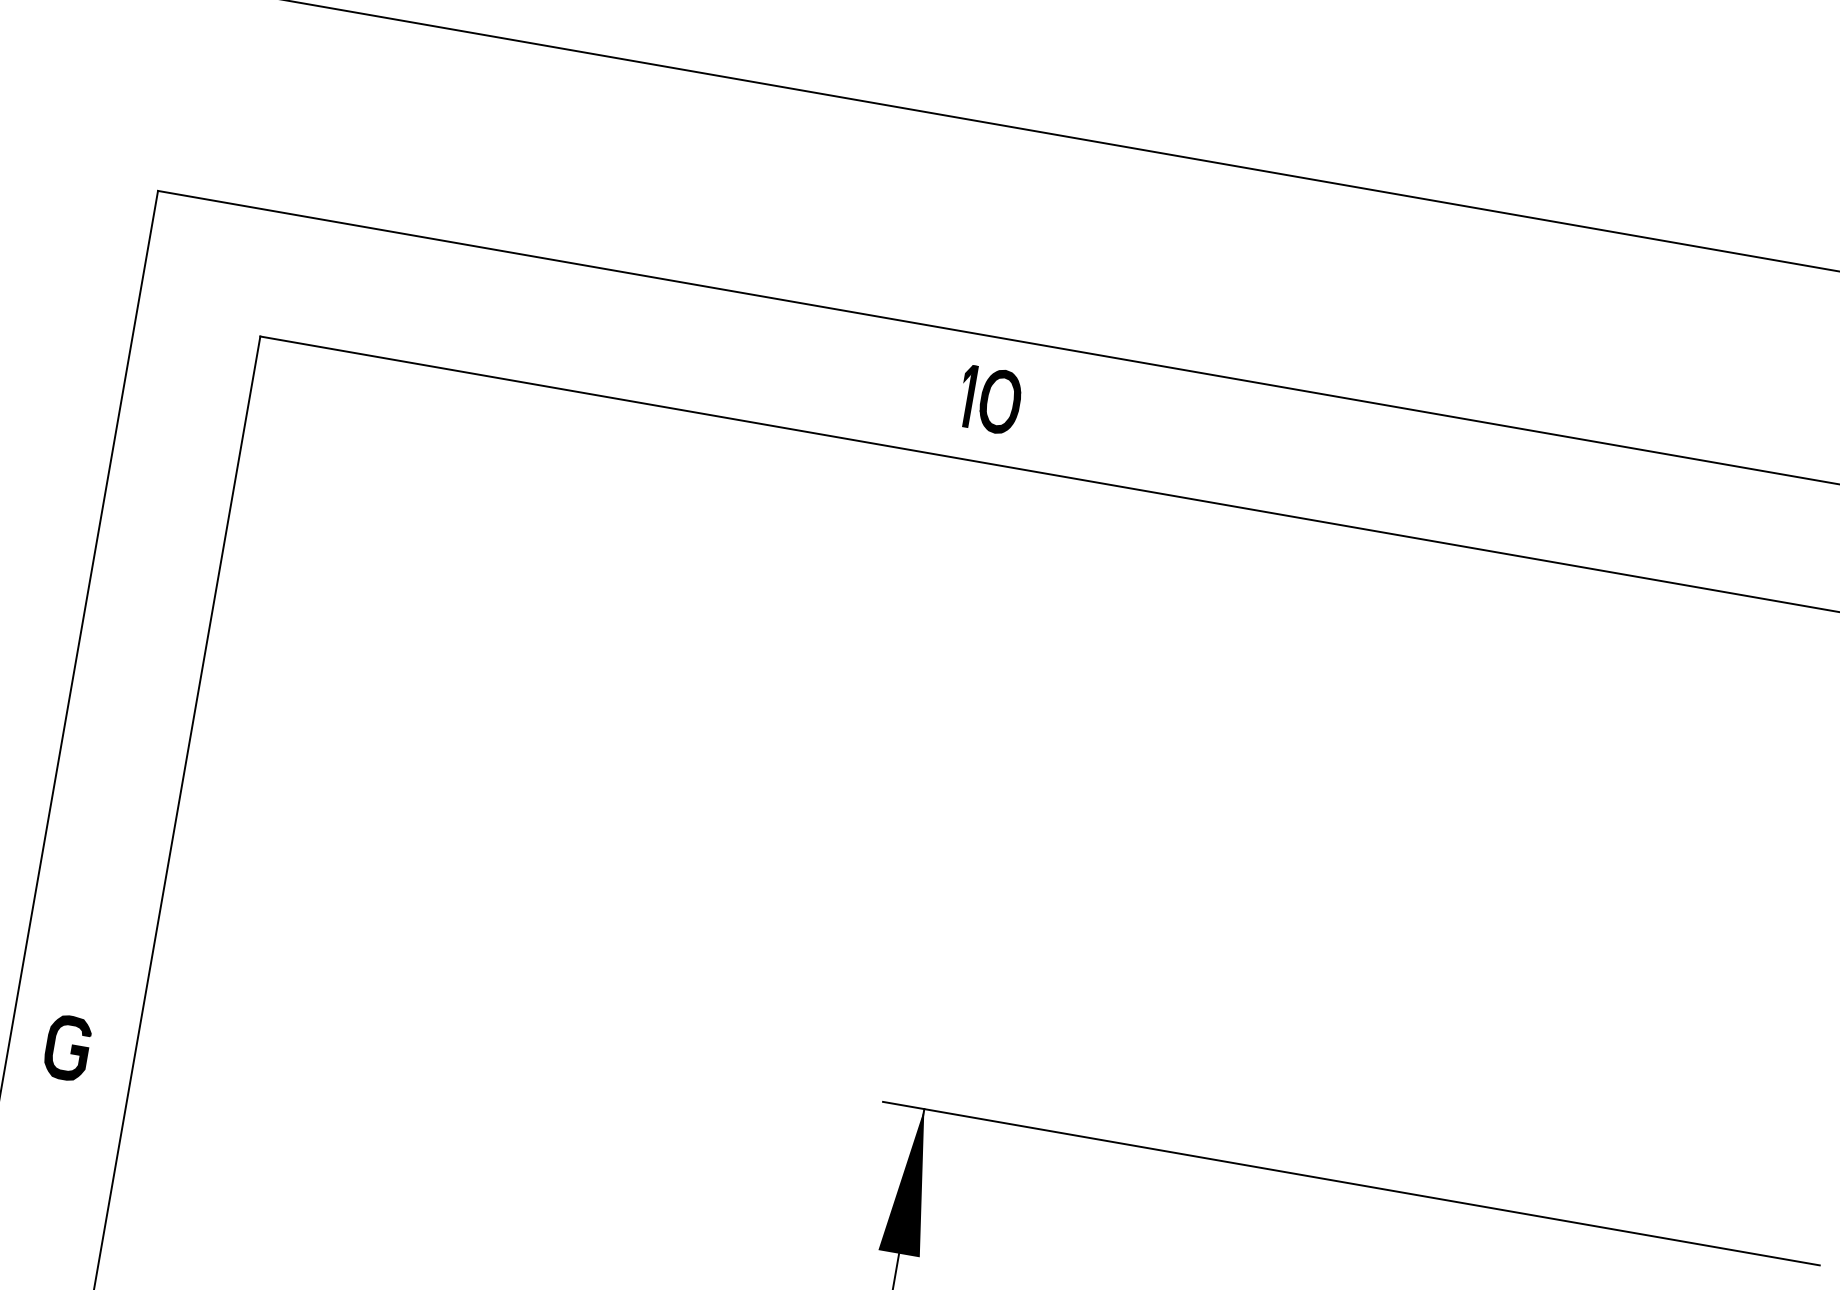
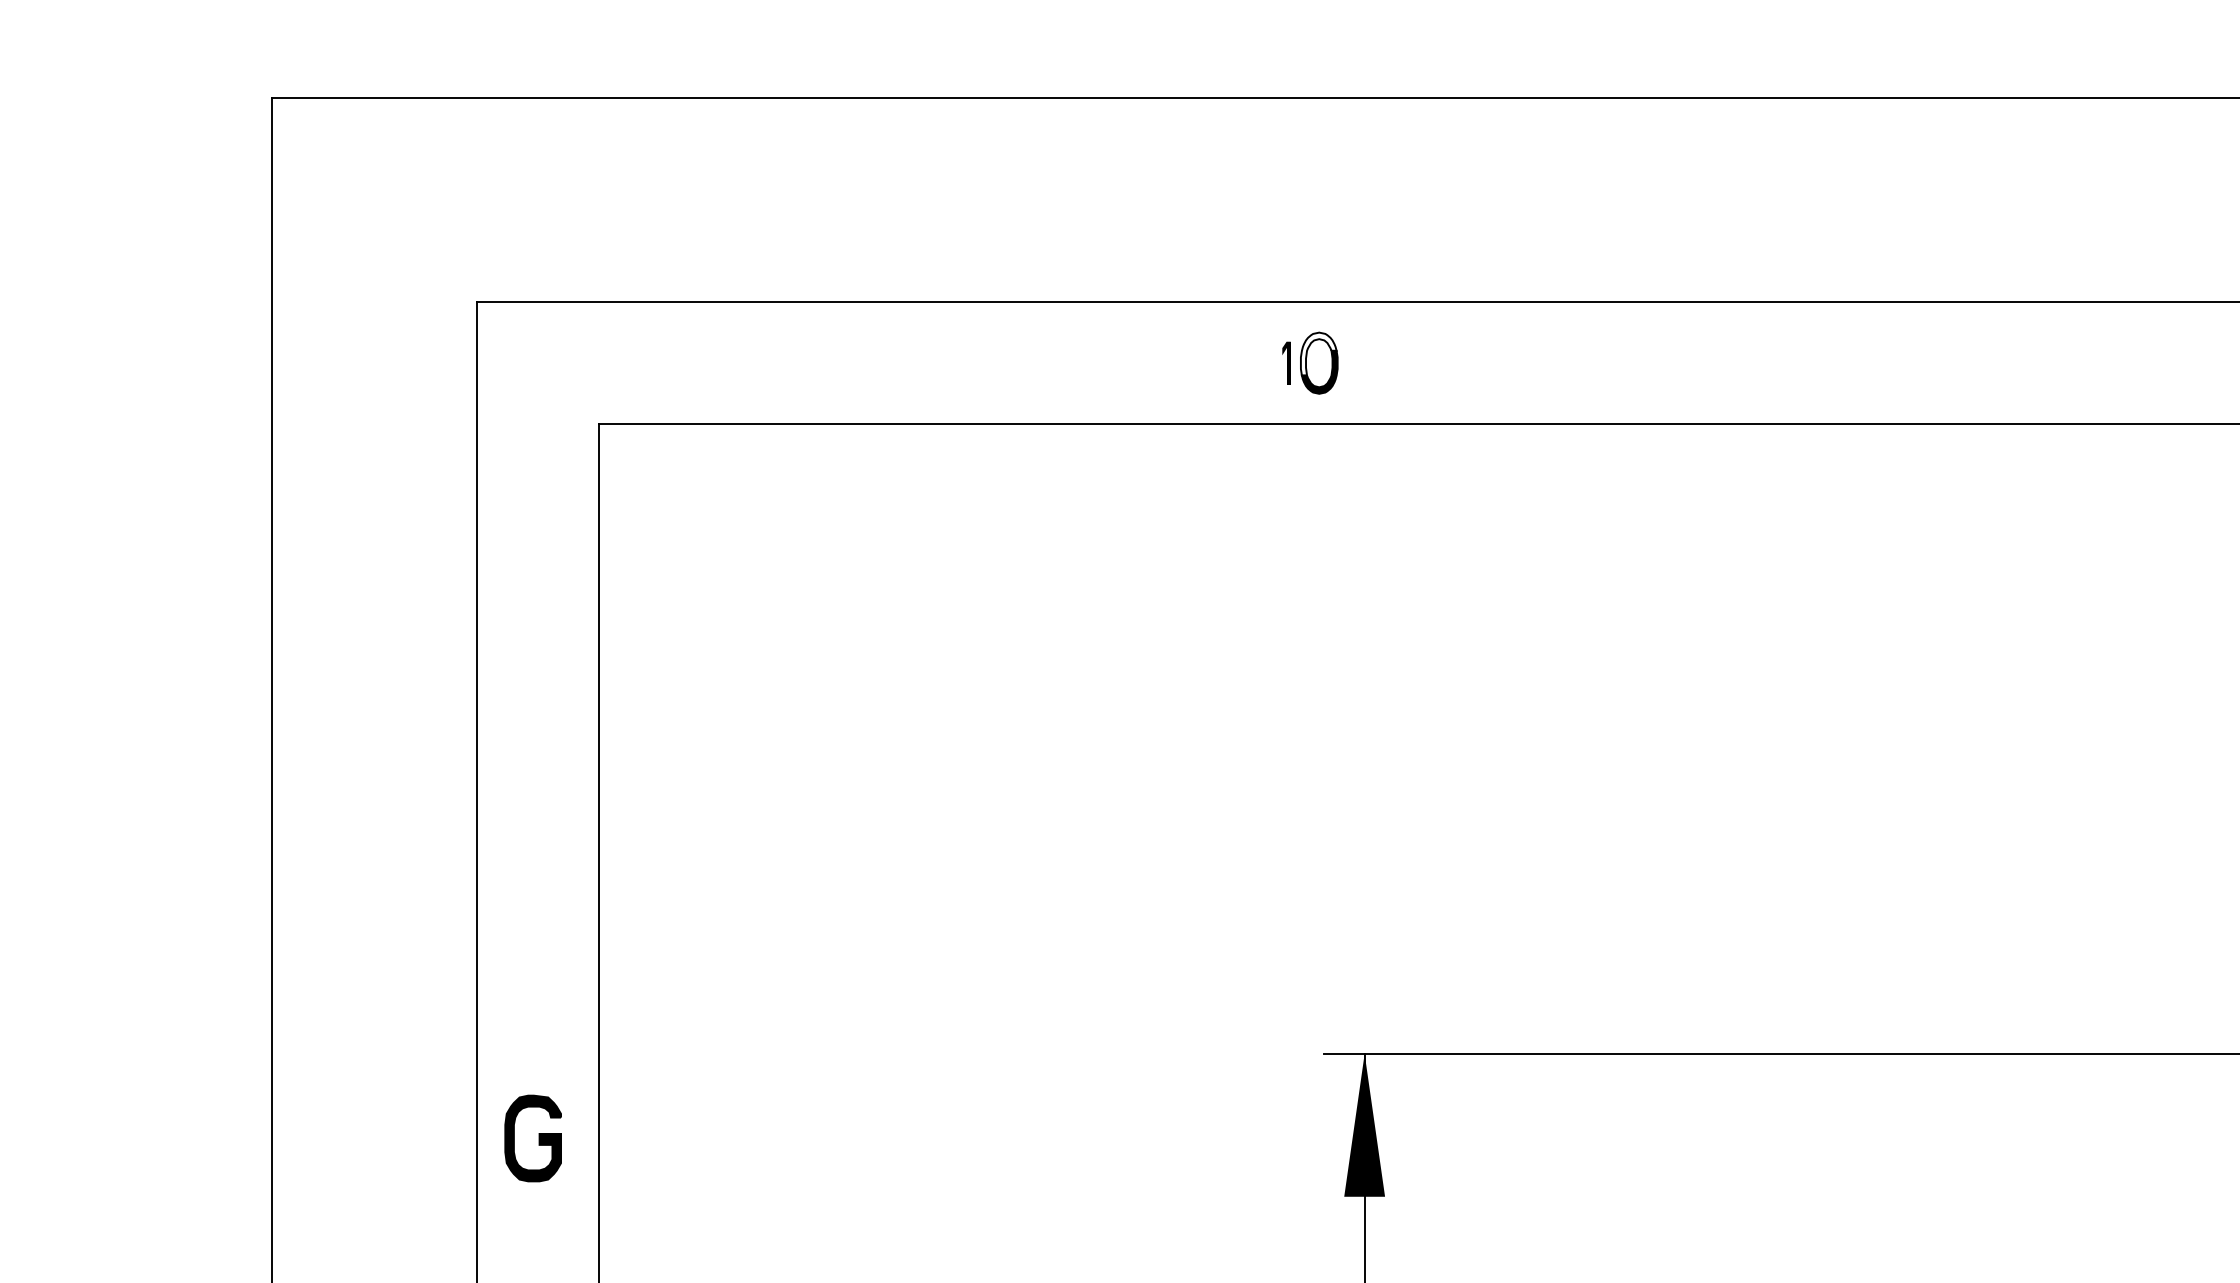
fill: (1001, 391) -> (1318, 353), removed
part: (967, 395) -> (1286, 362), size x0.7
part: (66, 1047) -> (532, 1138), size x1.4

